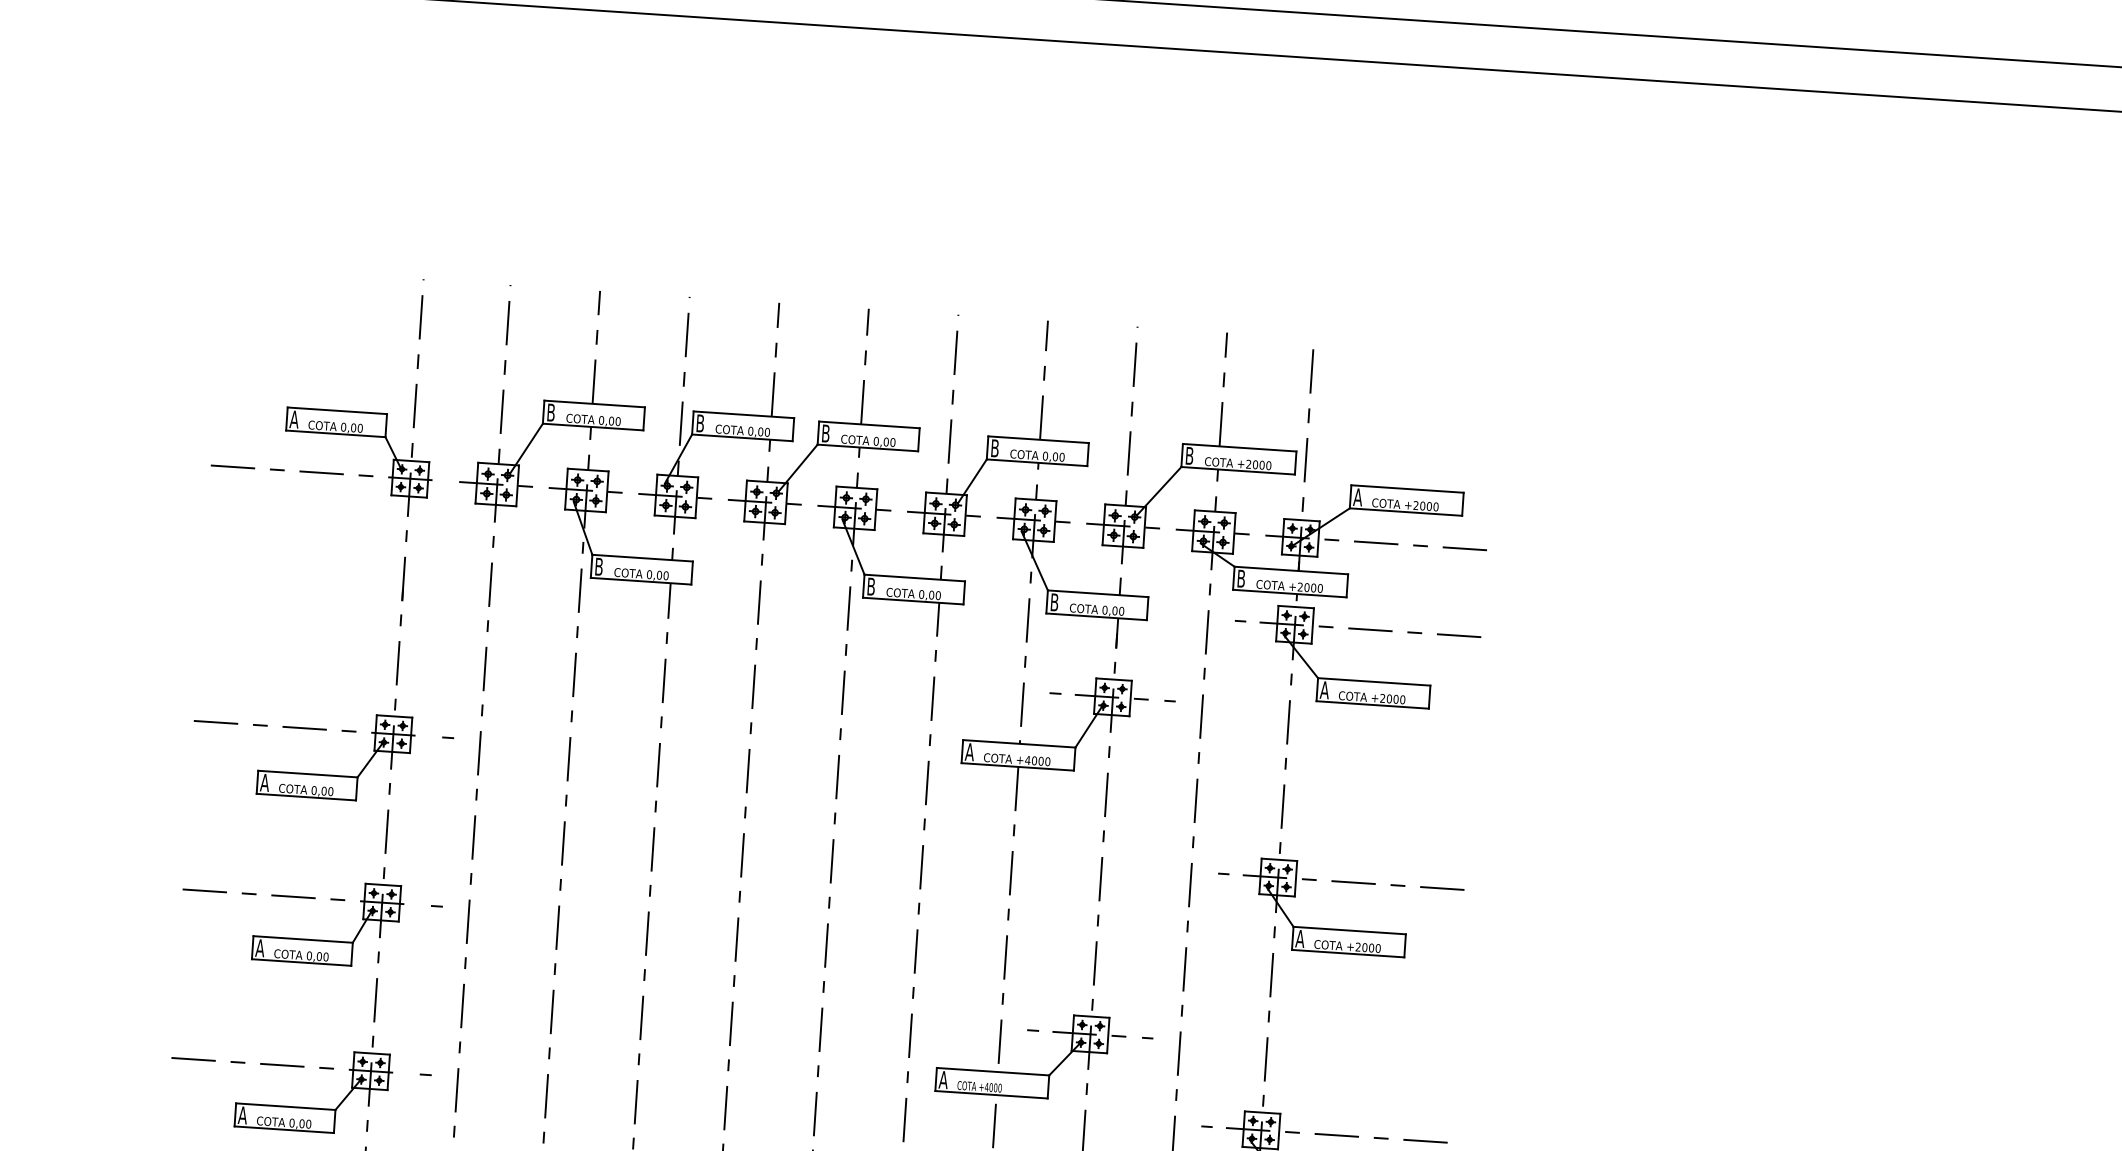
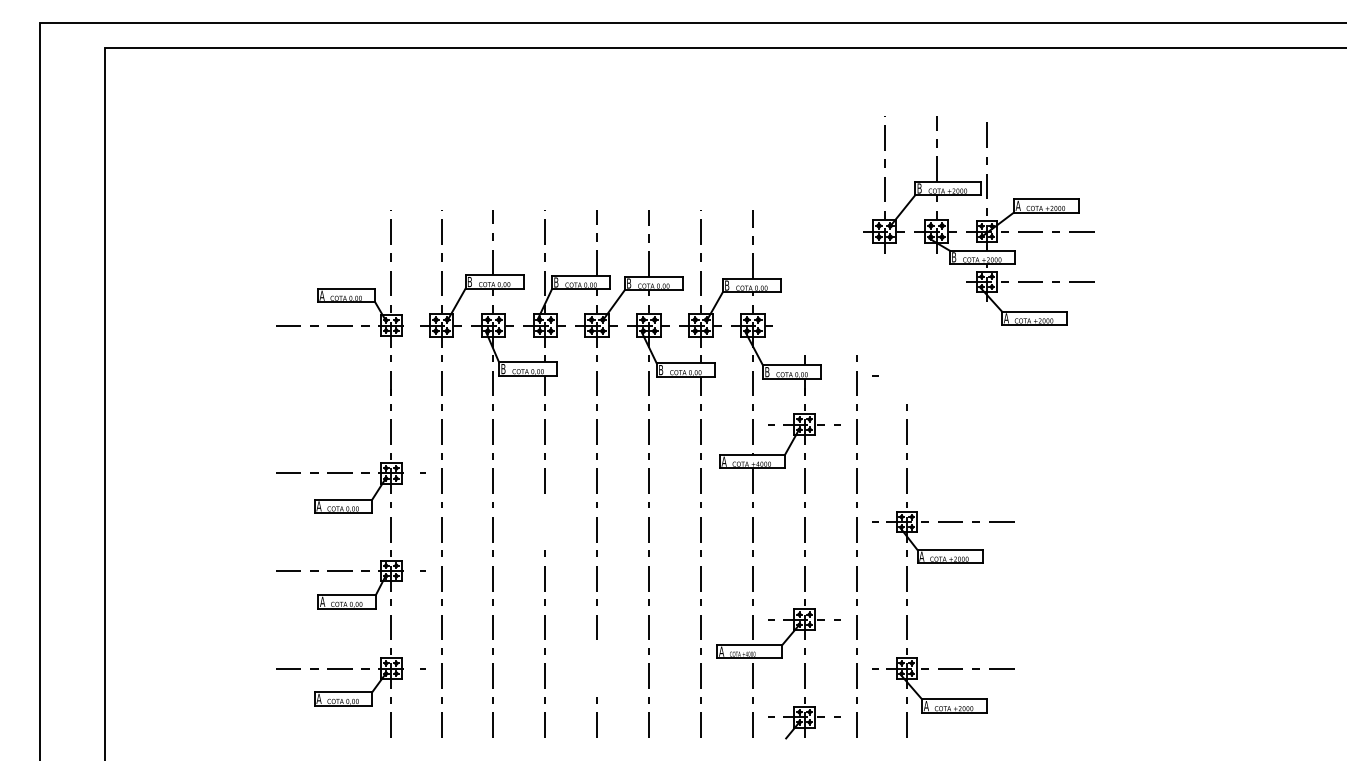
part: (1287, 517) -> (978, 220), moved
line: (652, 836) -> (544, 522), removed
line: (725, 1094) -> (596, 668), removed

